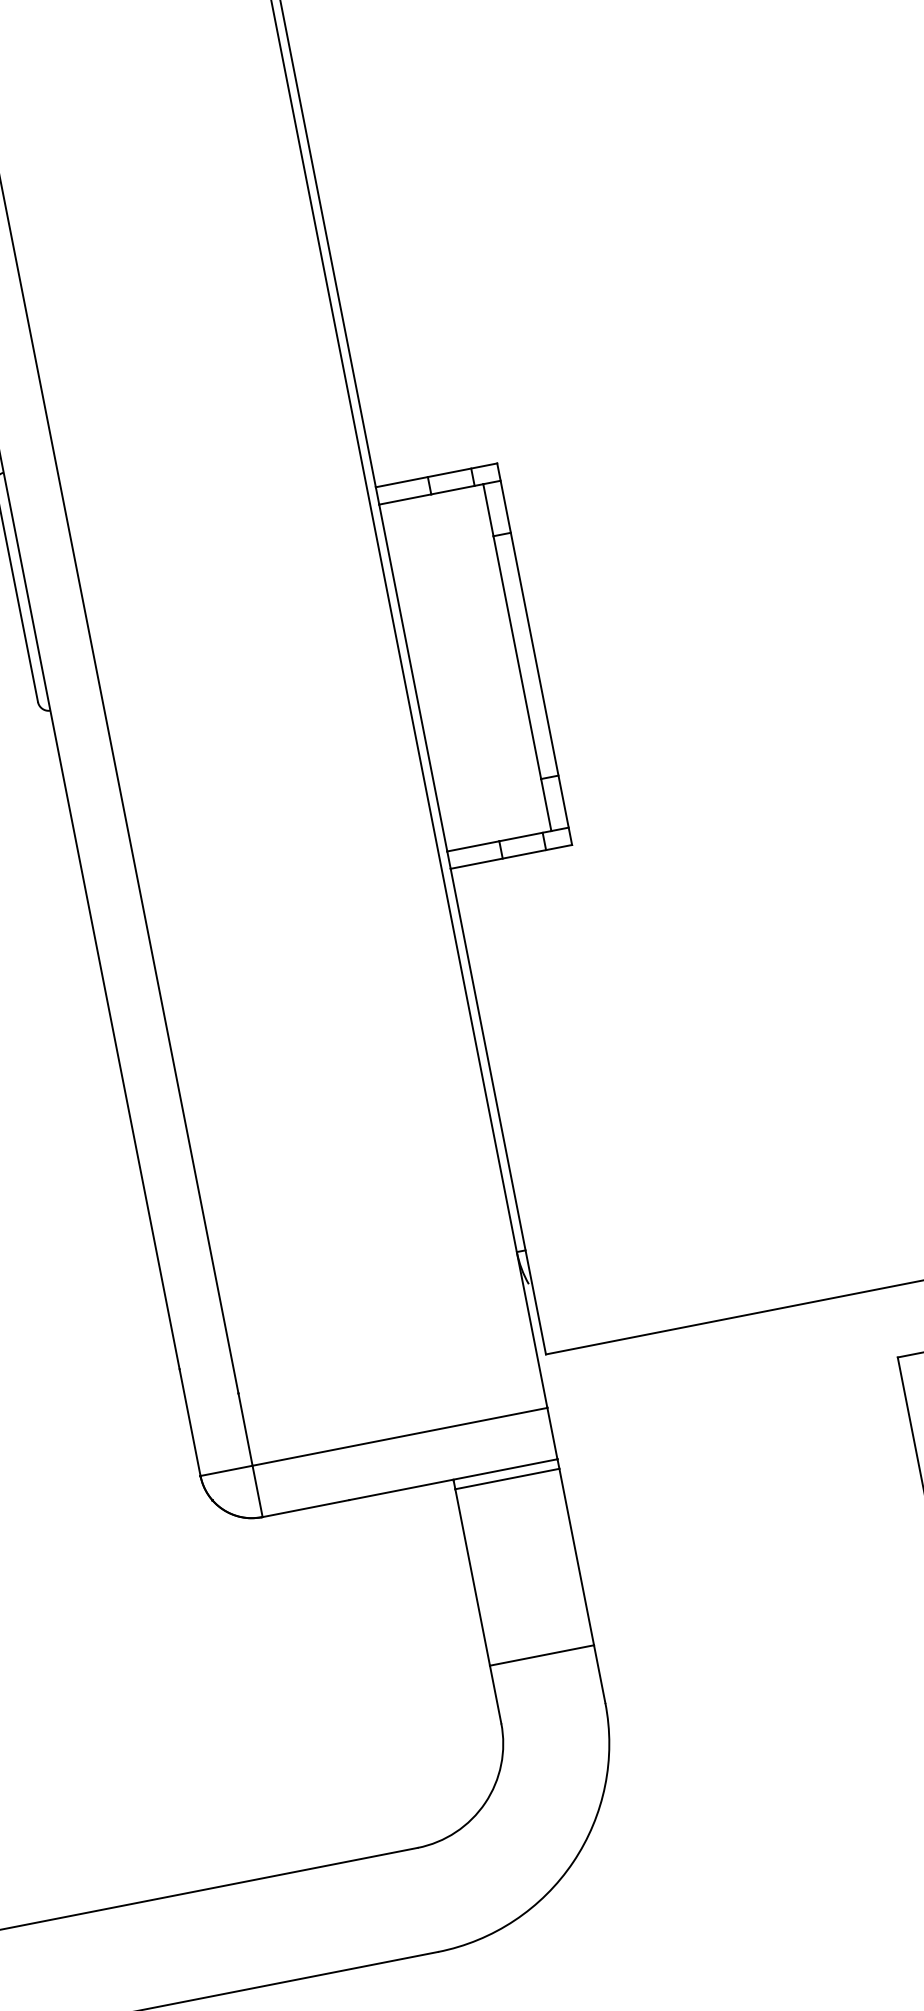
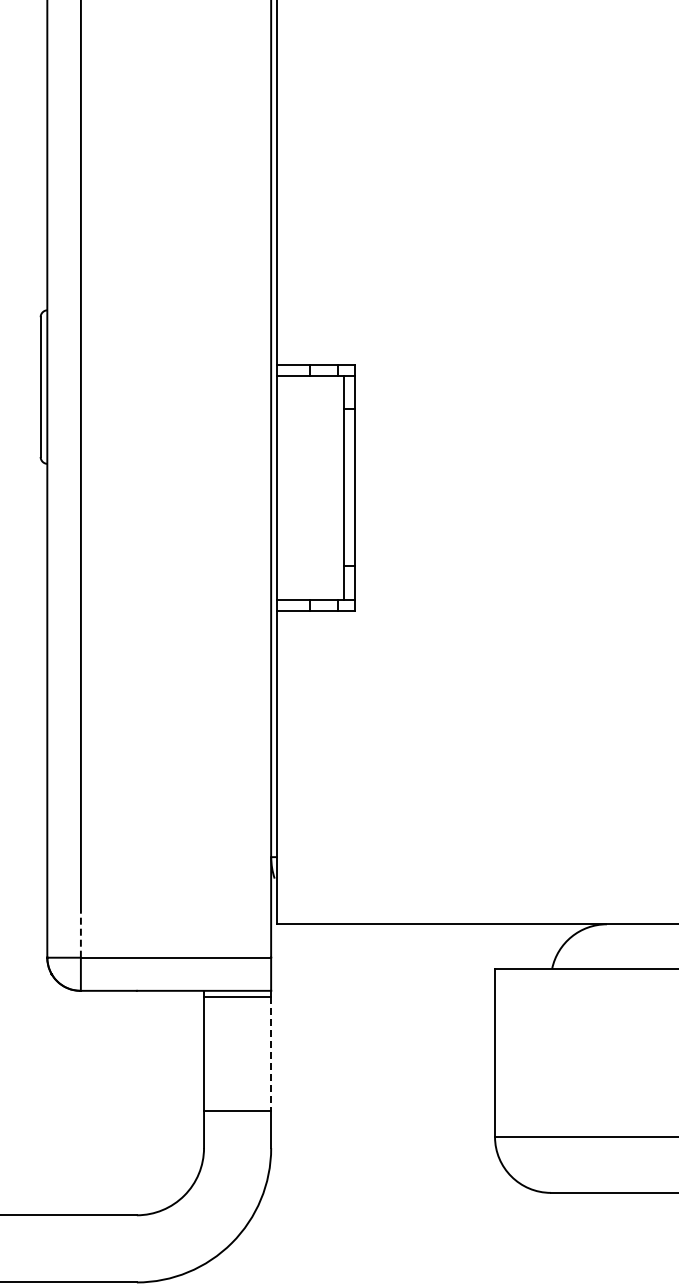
line: (244, 1428) -> (80, 933), solid -> dashed
line: (577, 1556) -> (271, 1053), solid -> dashed

